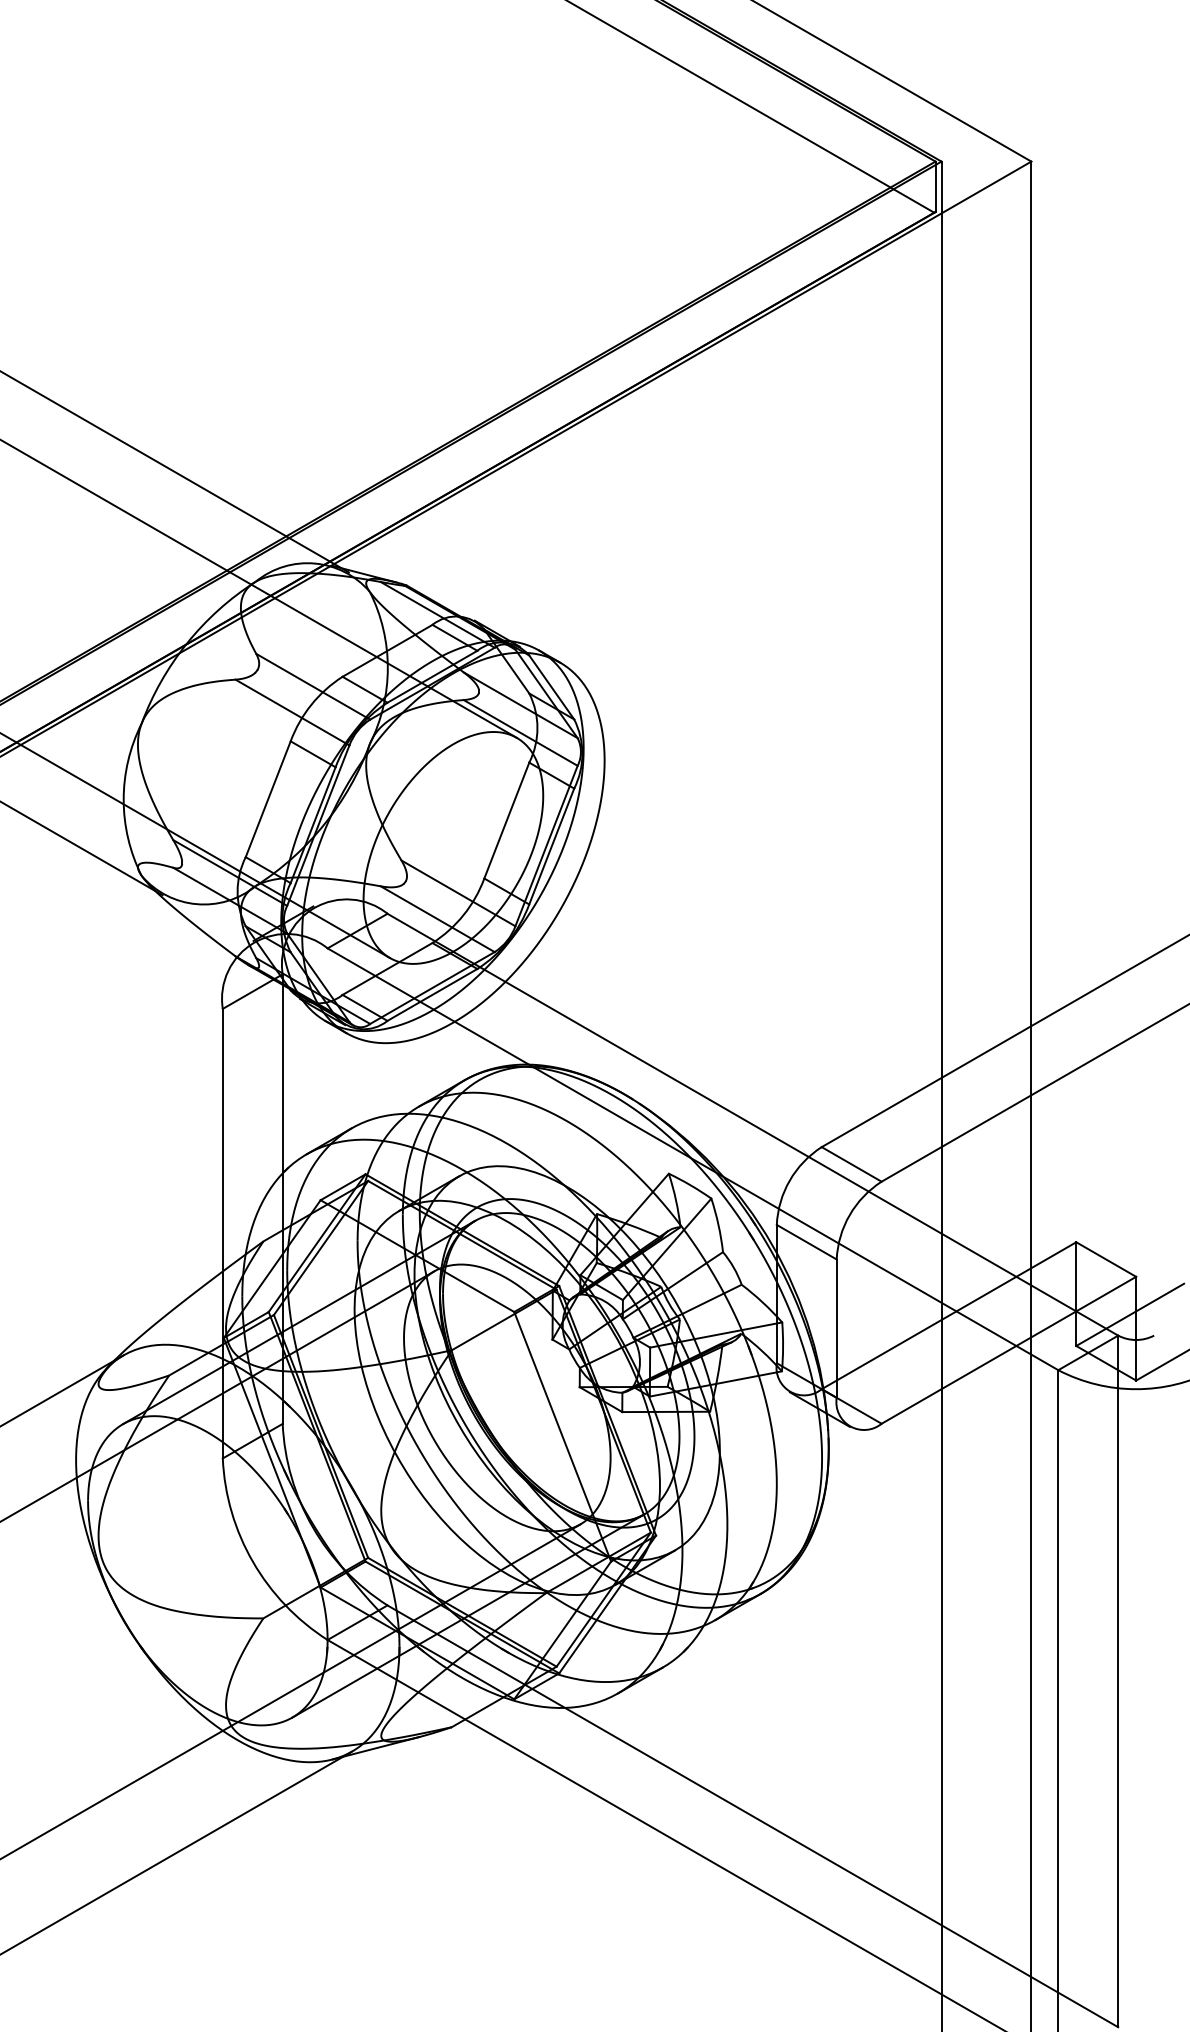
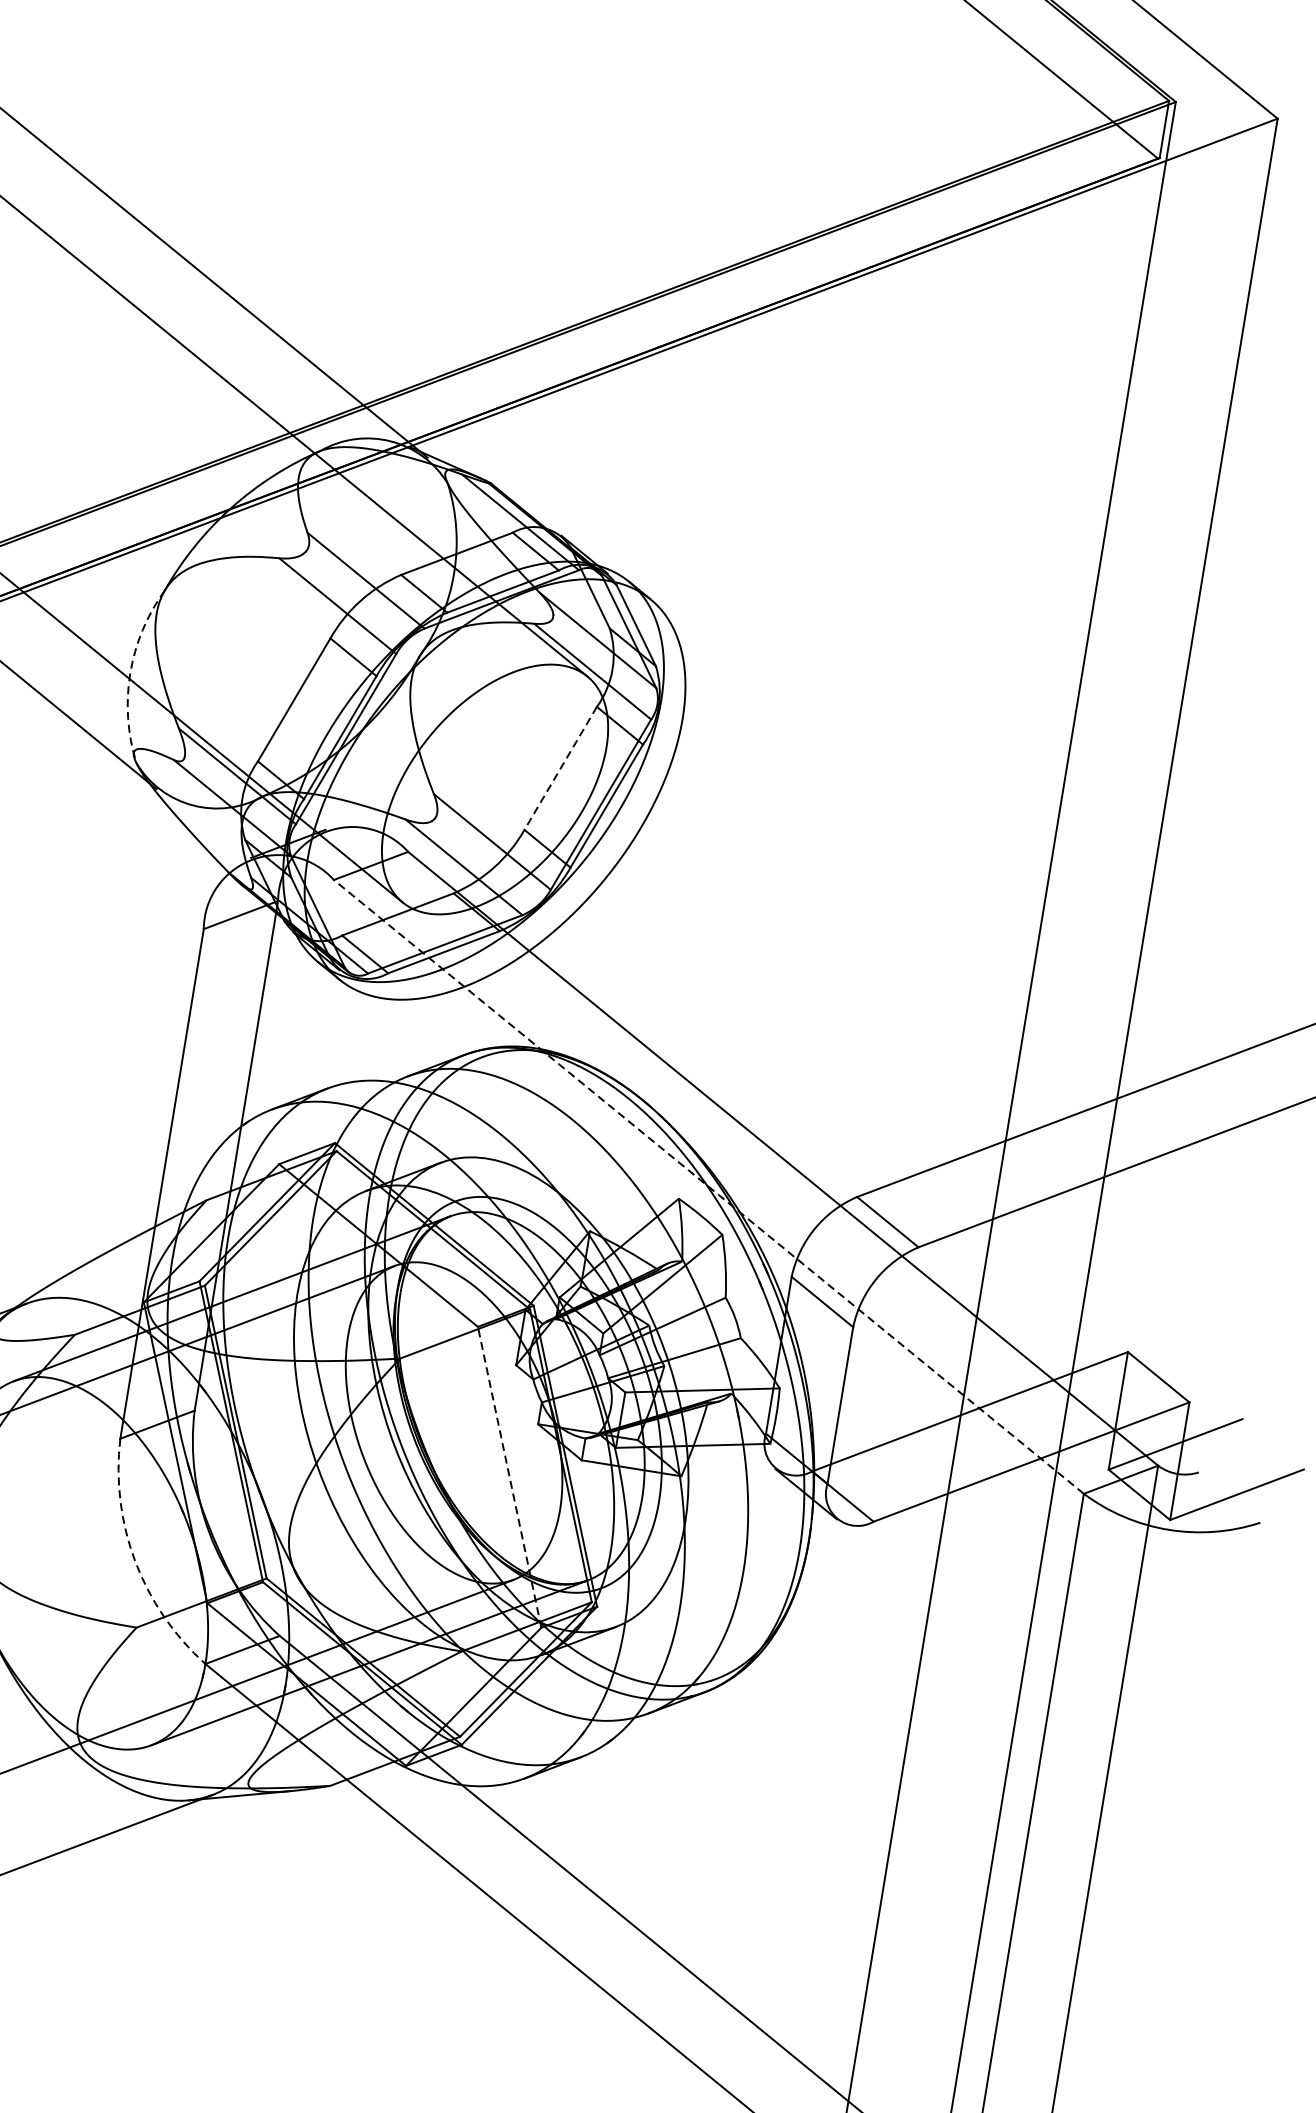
arc: (123, 799) -> (130, 673), solid -> dashed
line: (506, 821) -> (560, 769), solid -> dashed
line: (692, 1159) -> (708, 1187), solid -> dashed
line: (562, 1436) -> (509, 1476), solid -> dashed
arc: (253, 1562) -> (135, 1562), solid -> dashed

